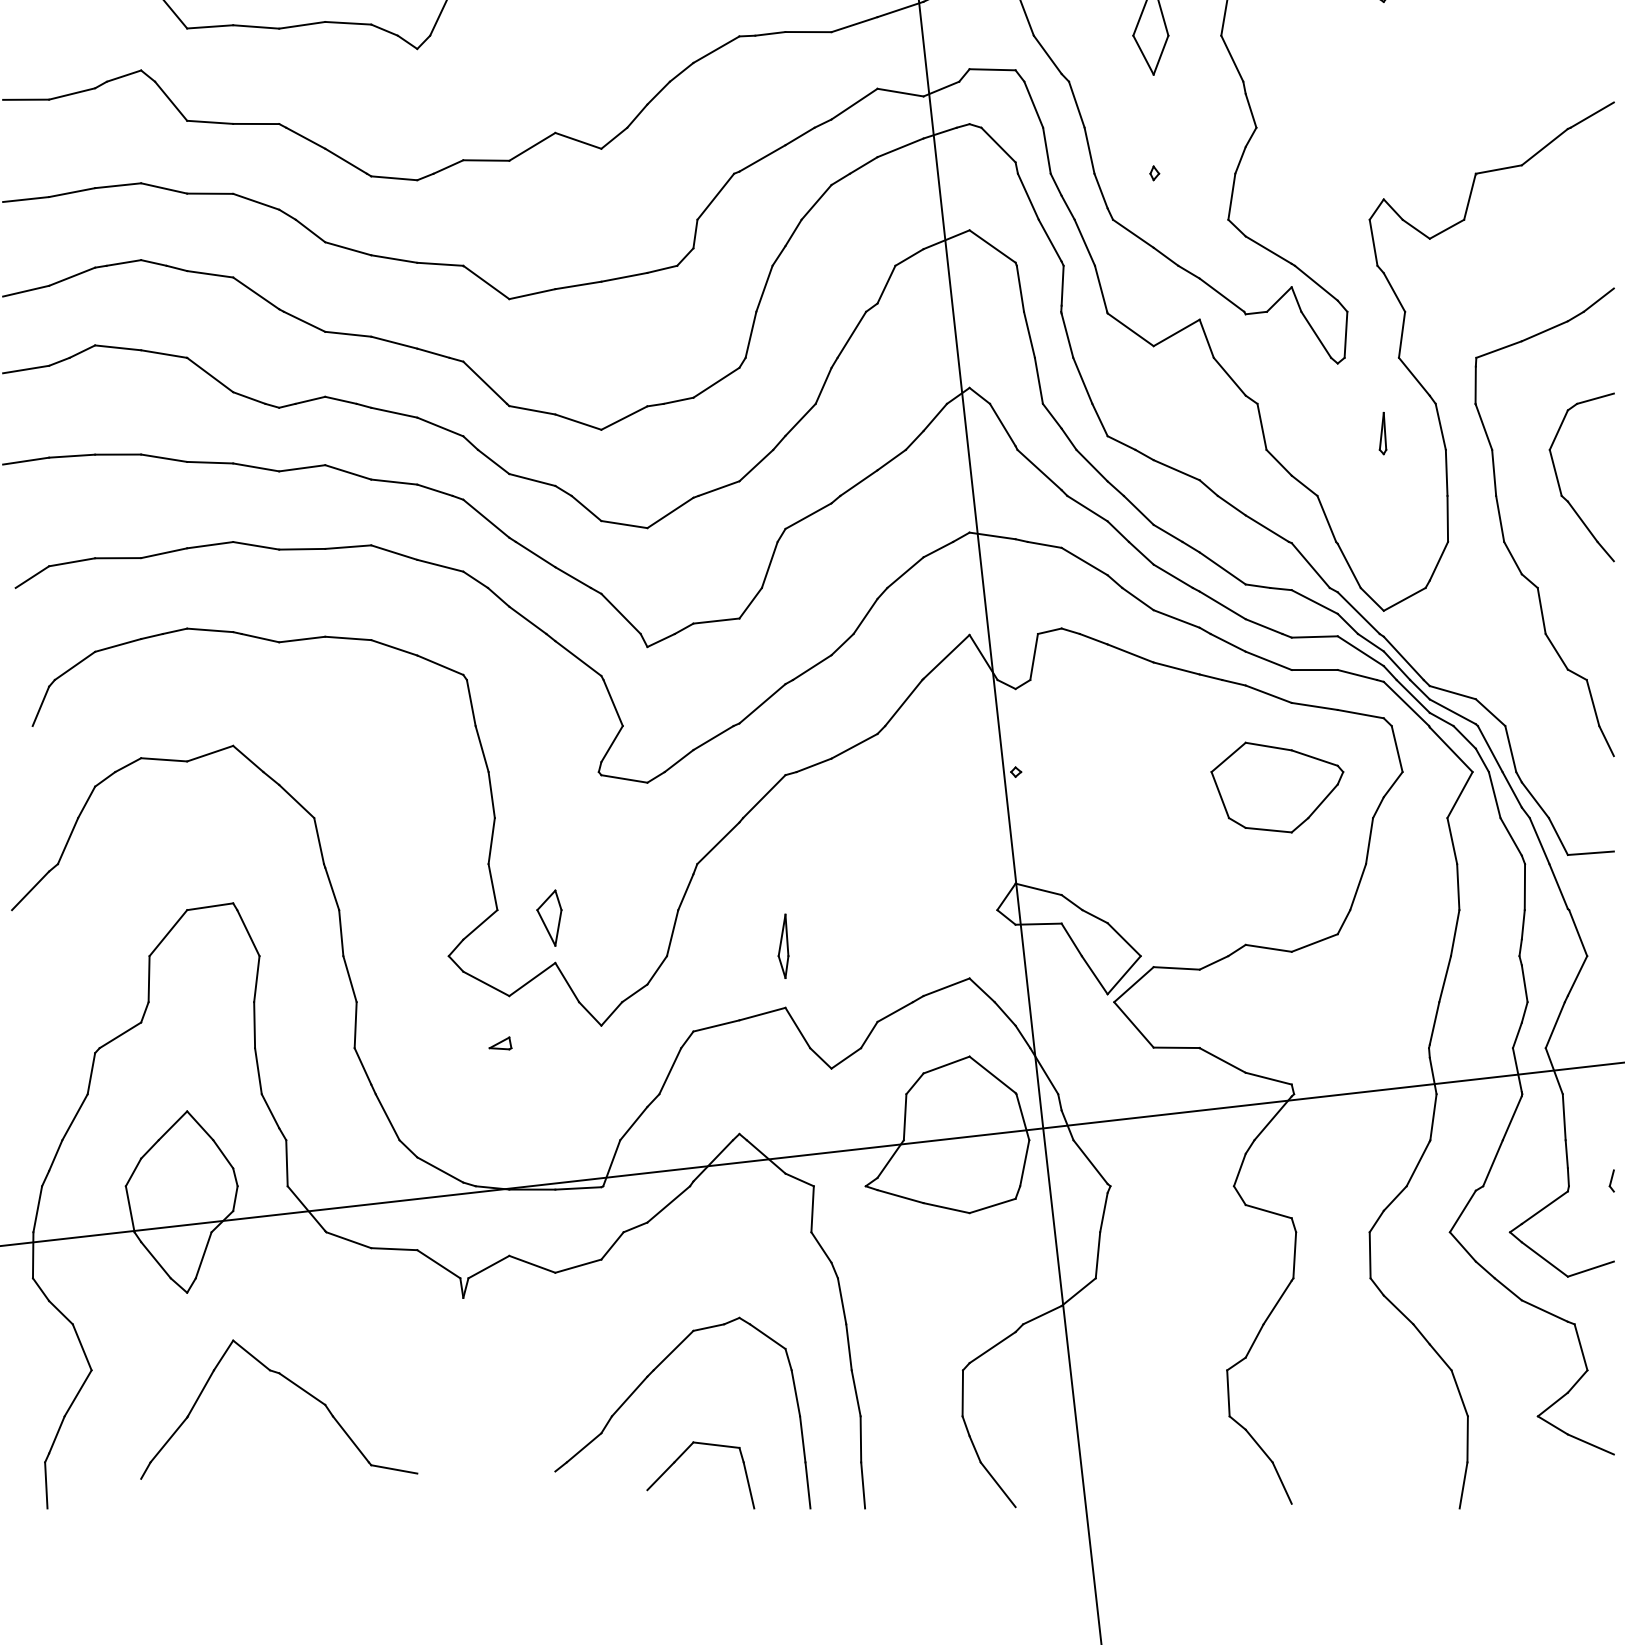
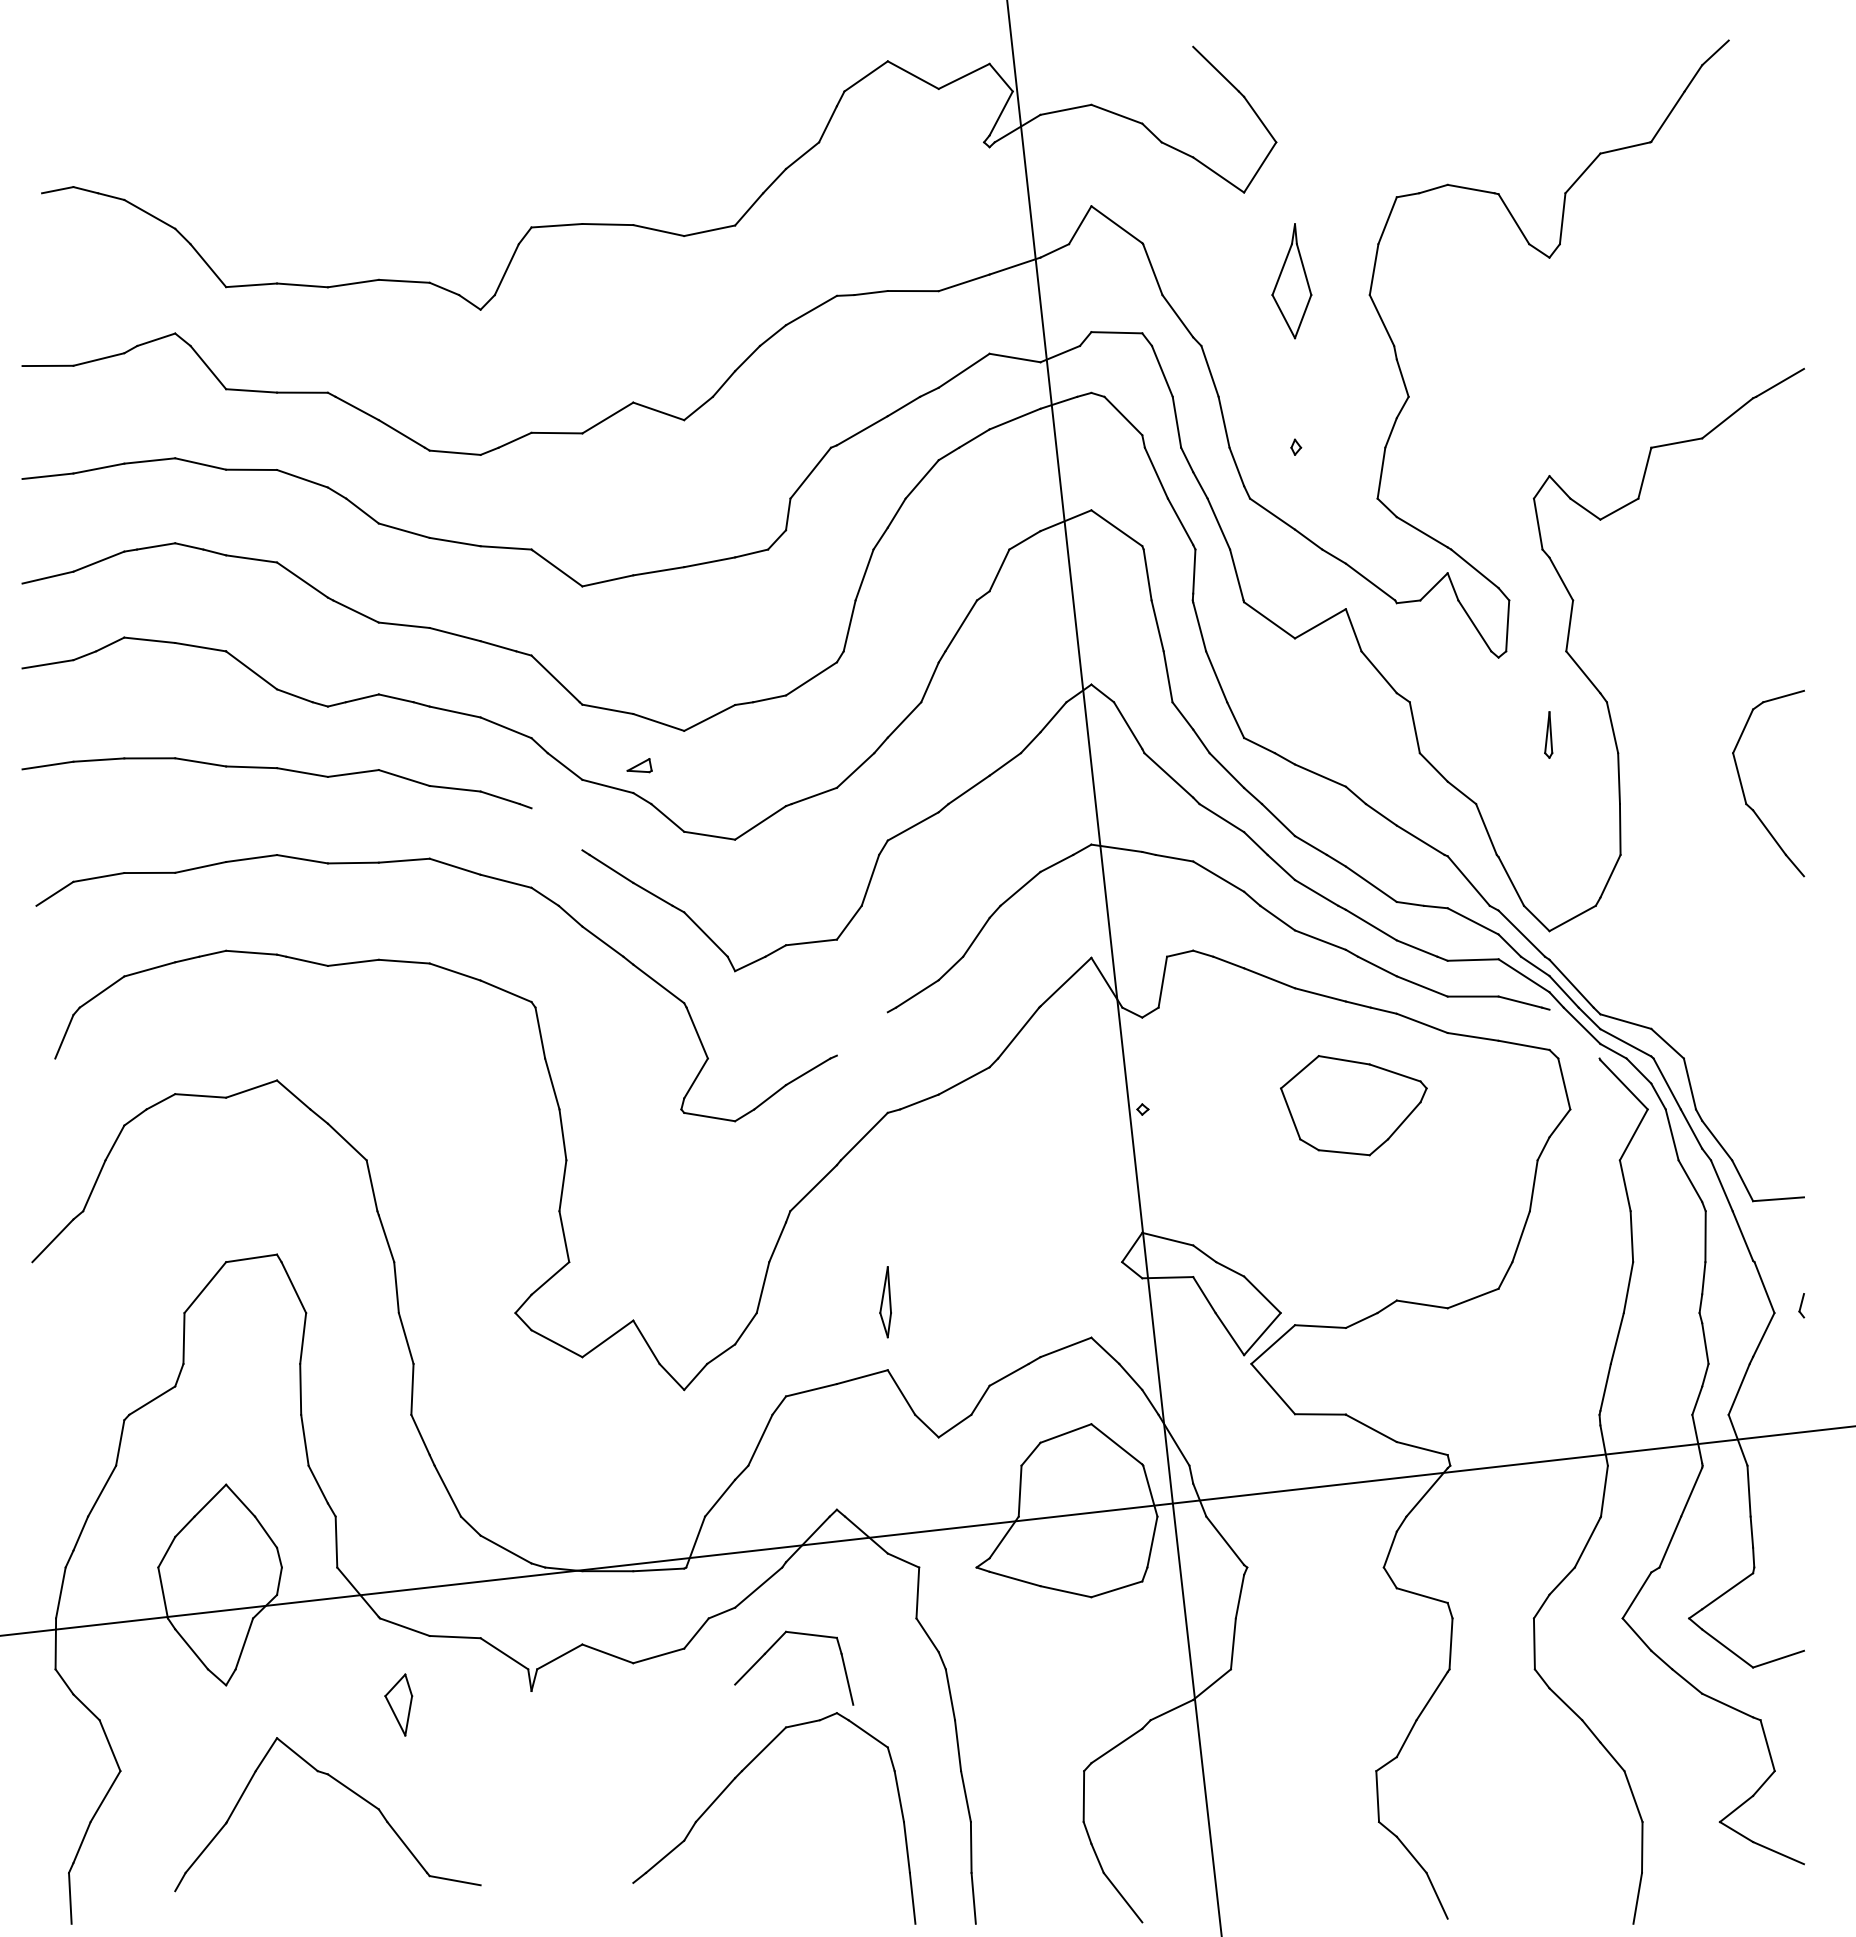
line: (485, 518) -> (556, 829), removed
part: (1503, 529) -> (1681, 841), removed
line: (761, 703) -> (861, 1033), removed
line: (1406, 703) -> (1574, 1033), removed
part: (1277, 787) -> (1353, 1105), moved
part: (549, 917) -> (398, 1704), moved
part: (500, 1043) -> (639, 765), moved
part: (1611, 1180) -> (1801, 1305), moved
part: (682, 1455) -> (773, 1646), moved

